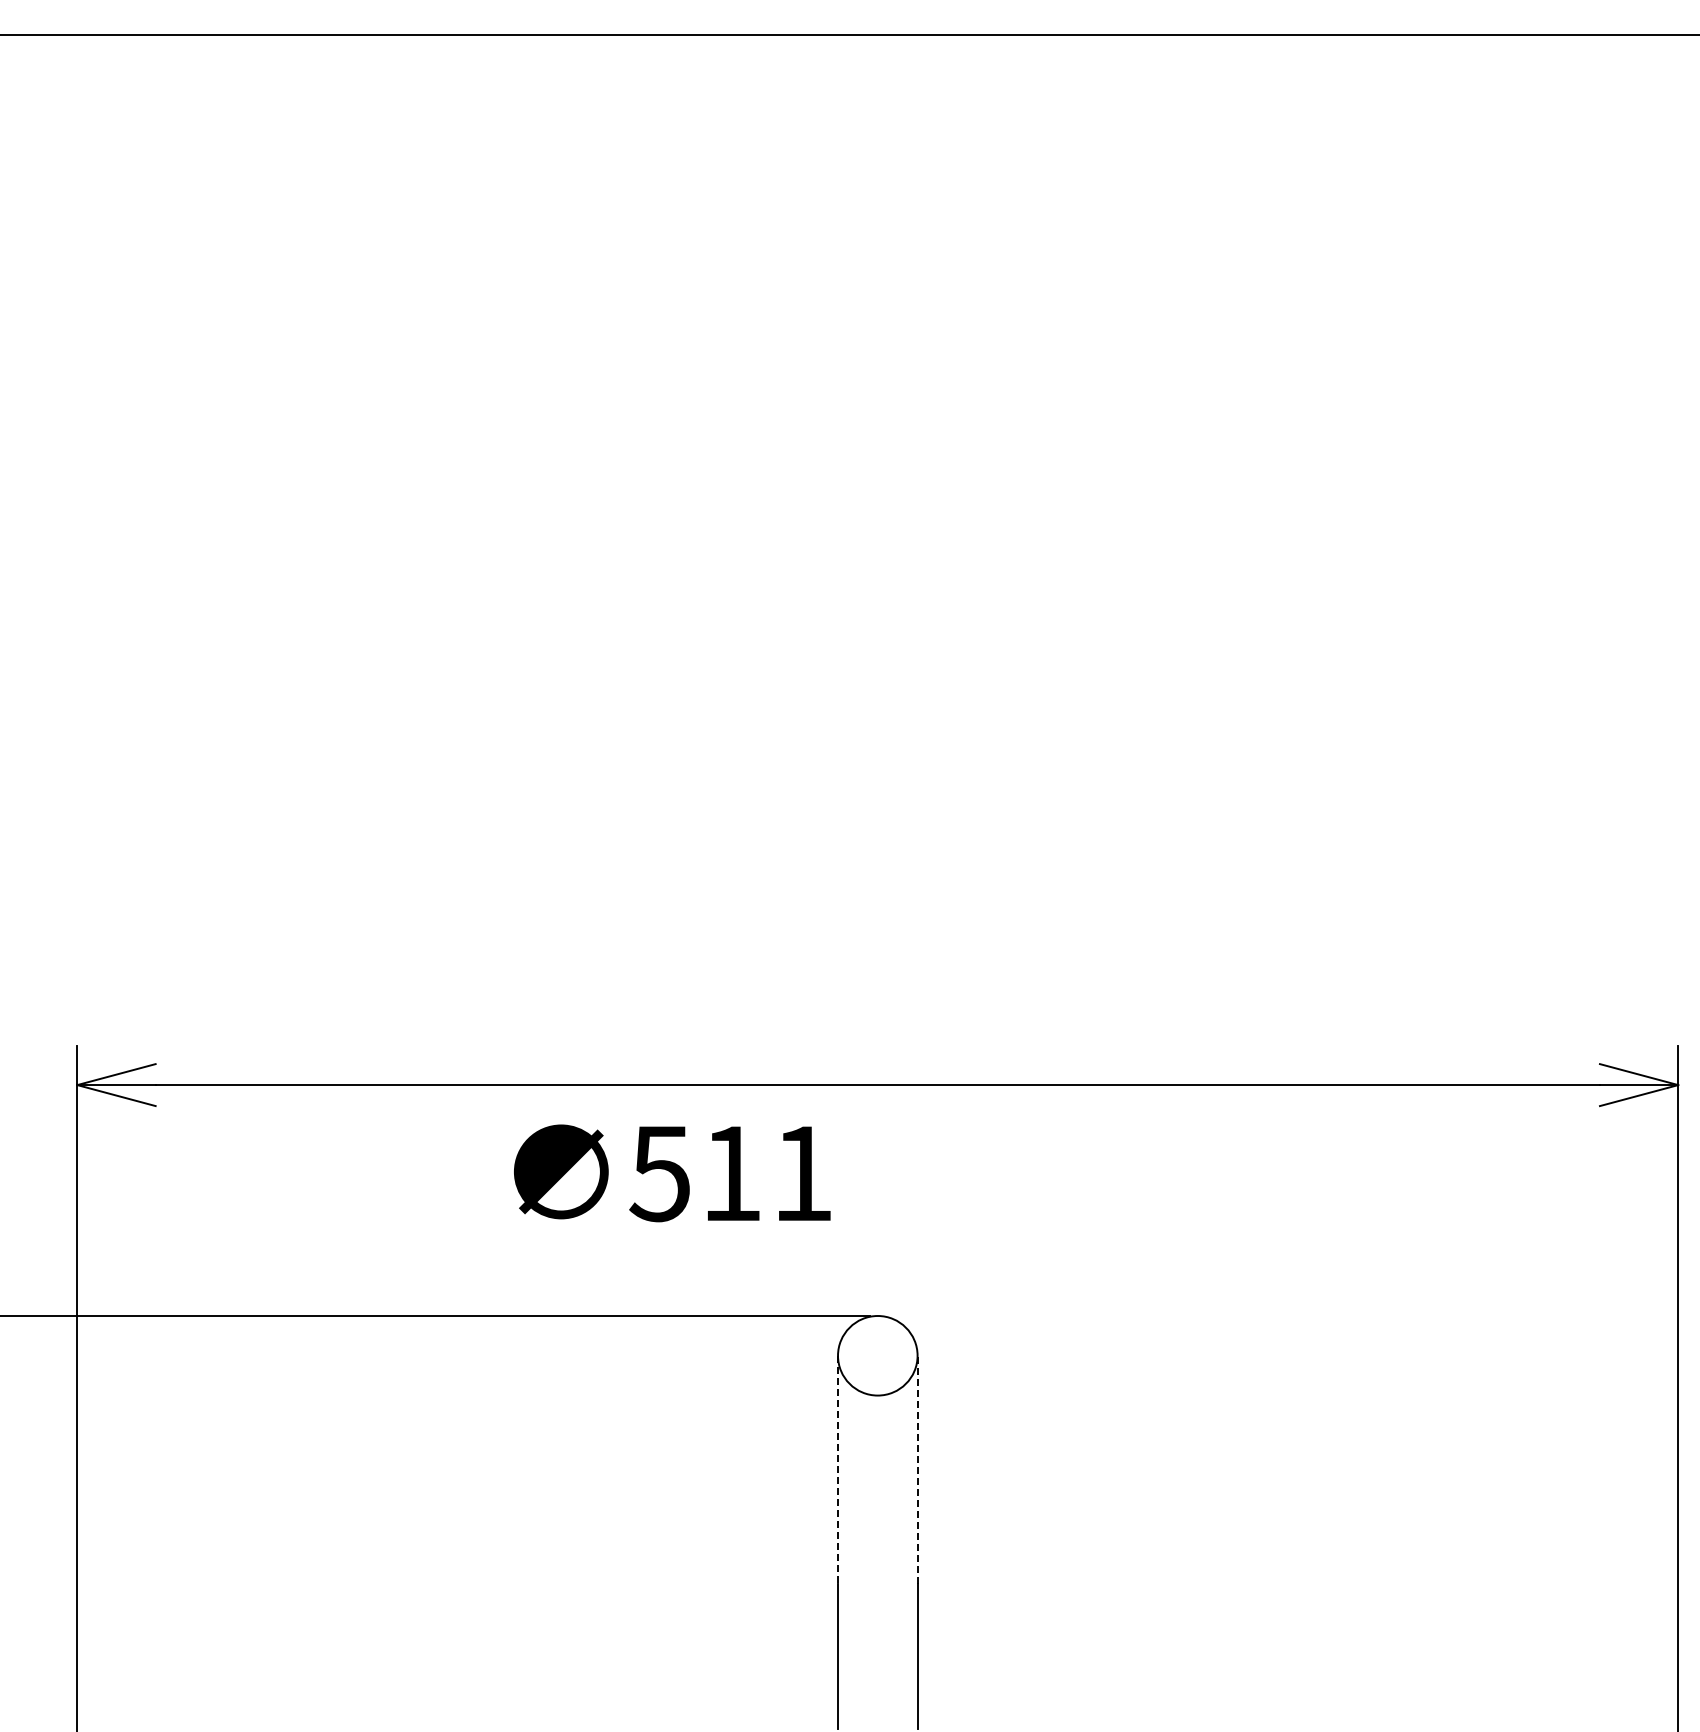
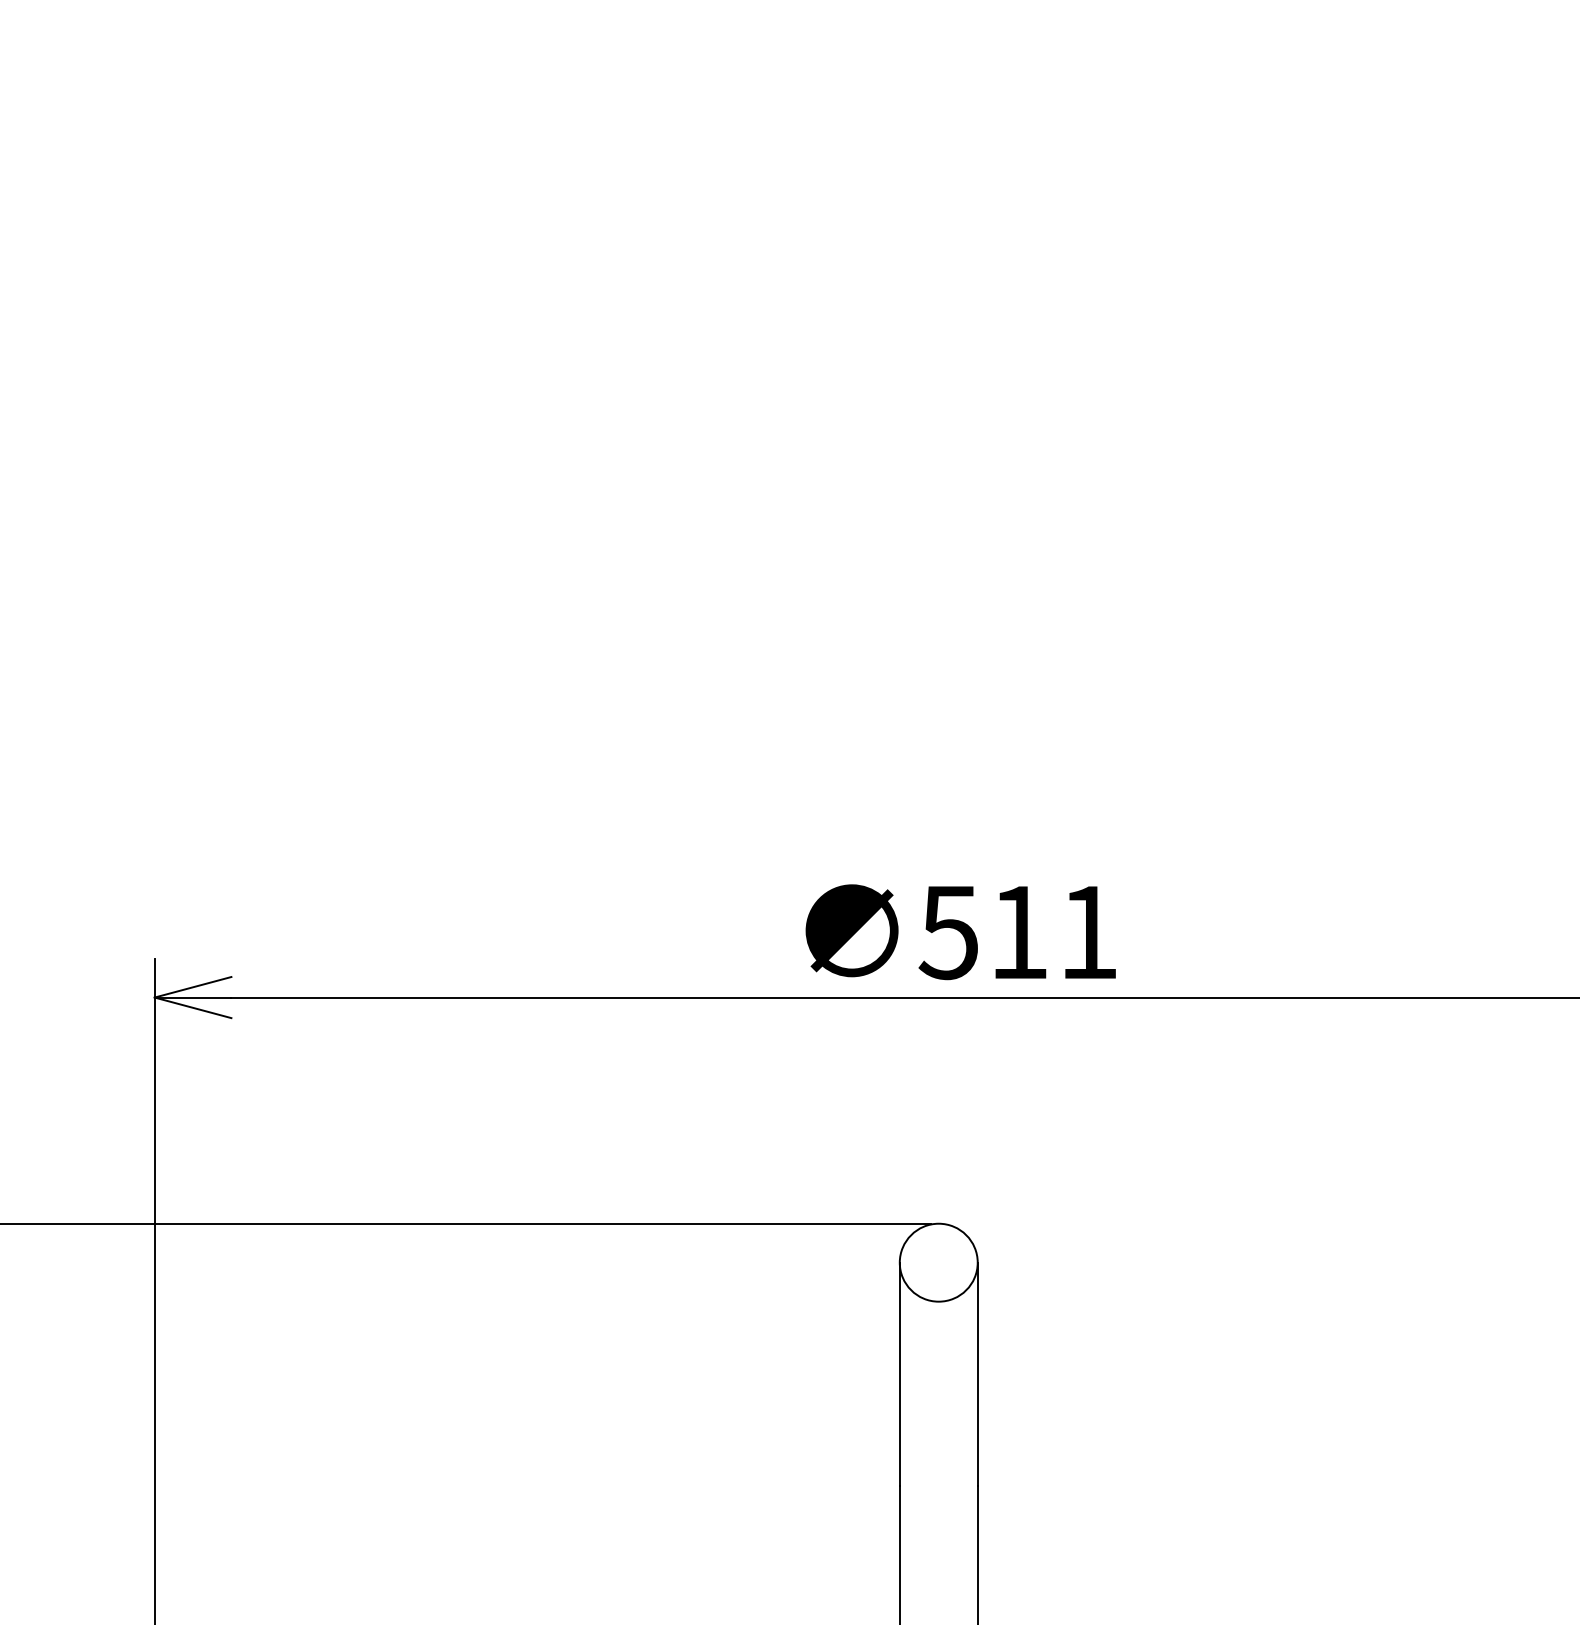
text: (672, 1173) -> (960, 932), moved
line: (838, 1469) -> (900, 1374), dashed -> solid
line: (917, 1469) -> (977, 1374), dashed -> solid

